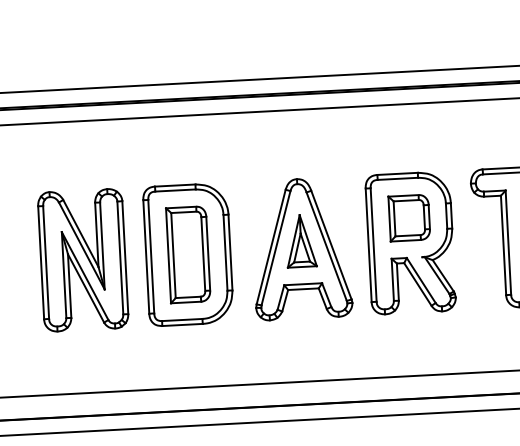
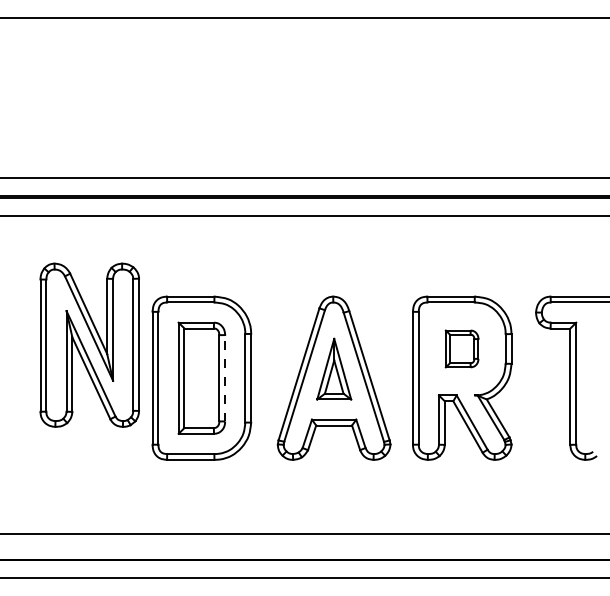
part: (408, 217) -> (461, 348), size x0.7
line: (208, 253) -> (225, 377), solid -> dashed
part: (82, 259) -> (89, 344), moved

